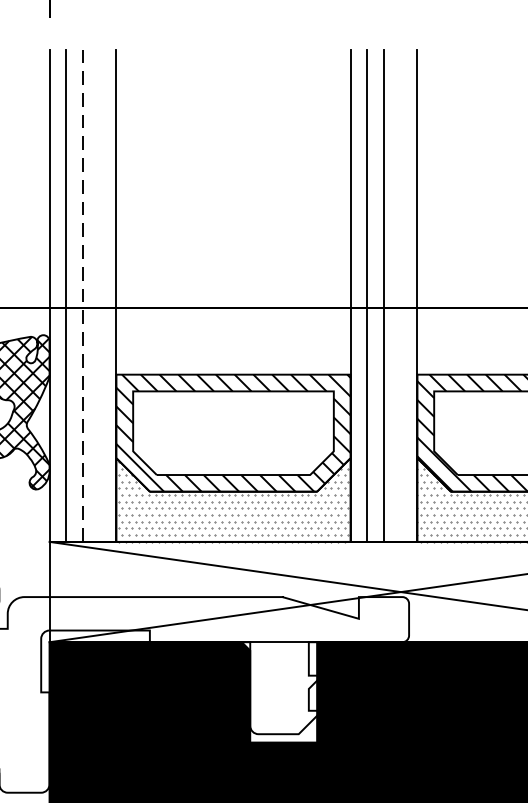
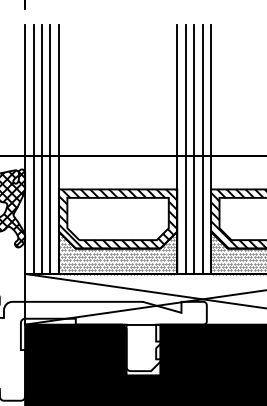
line: (83, 295) -> (42, 149), dashed -> solid
line: (99, 295) -> (50, 149), added
line: (400, 295) -> (202, 149), added

